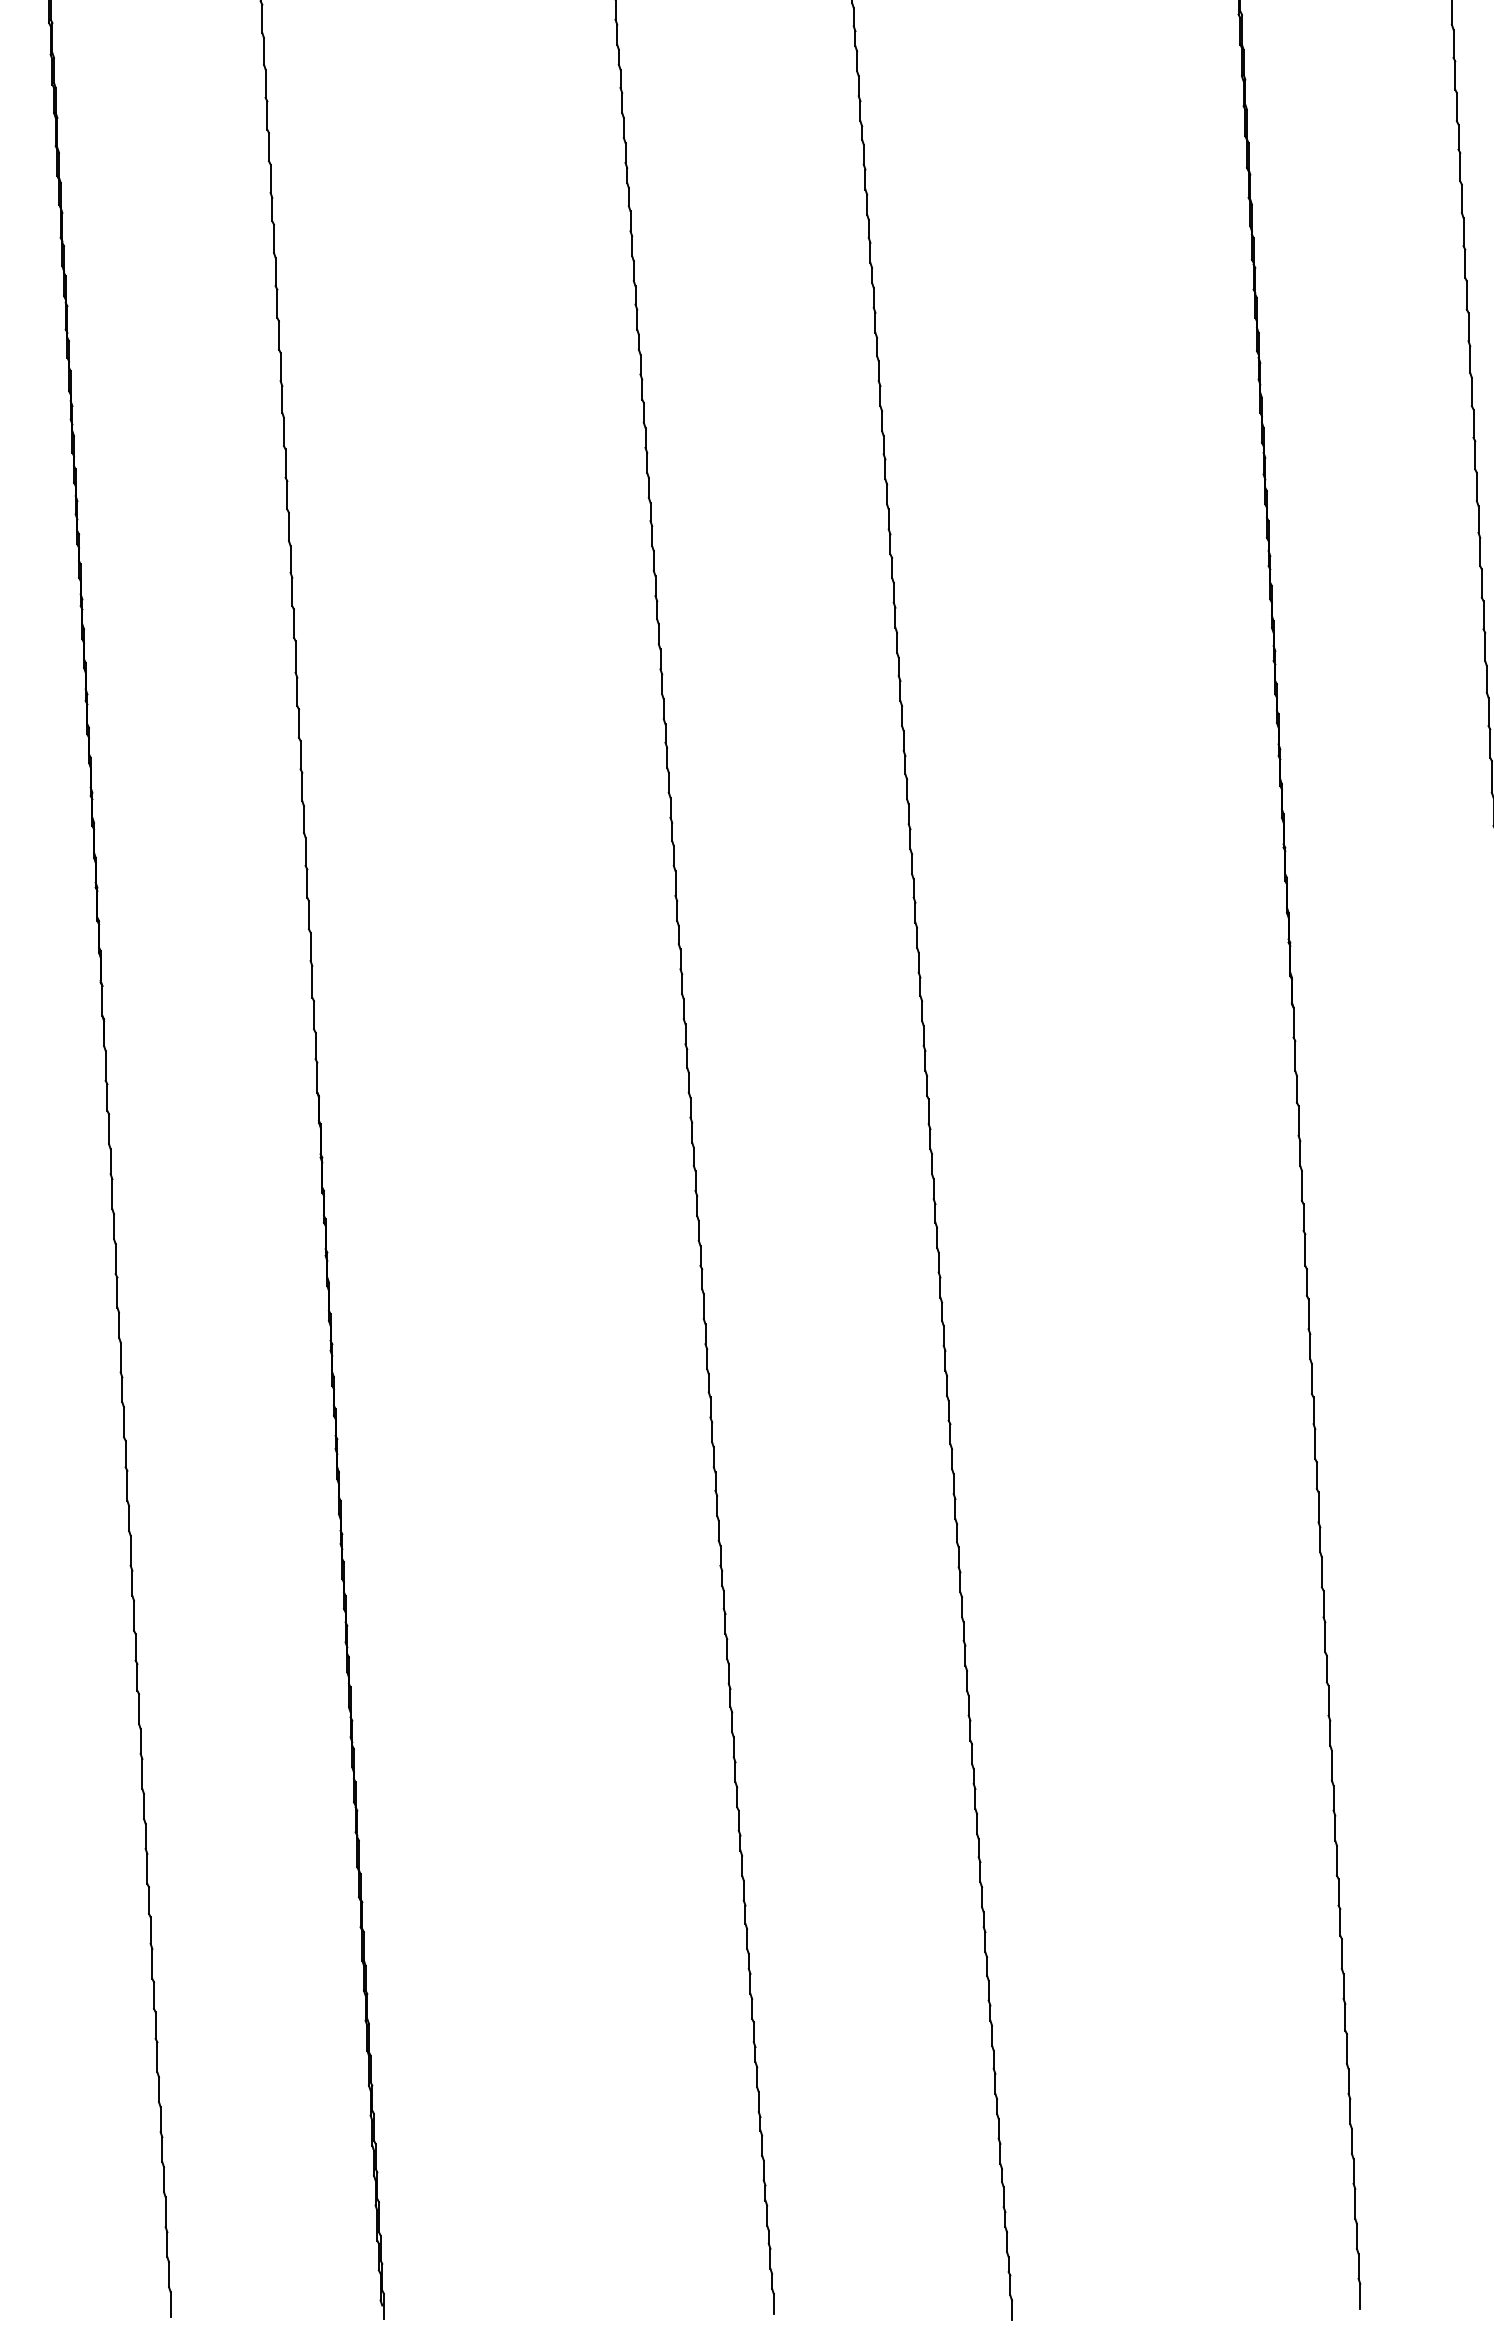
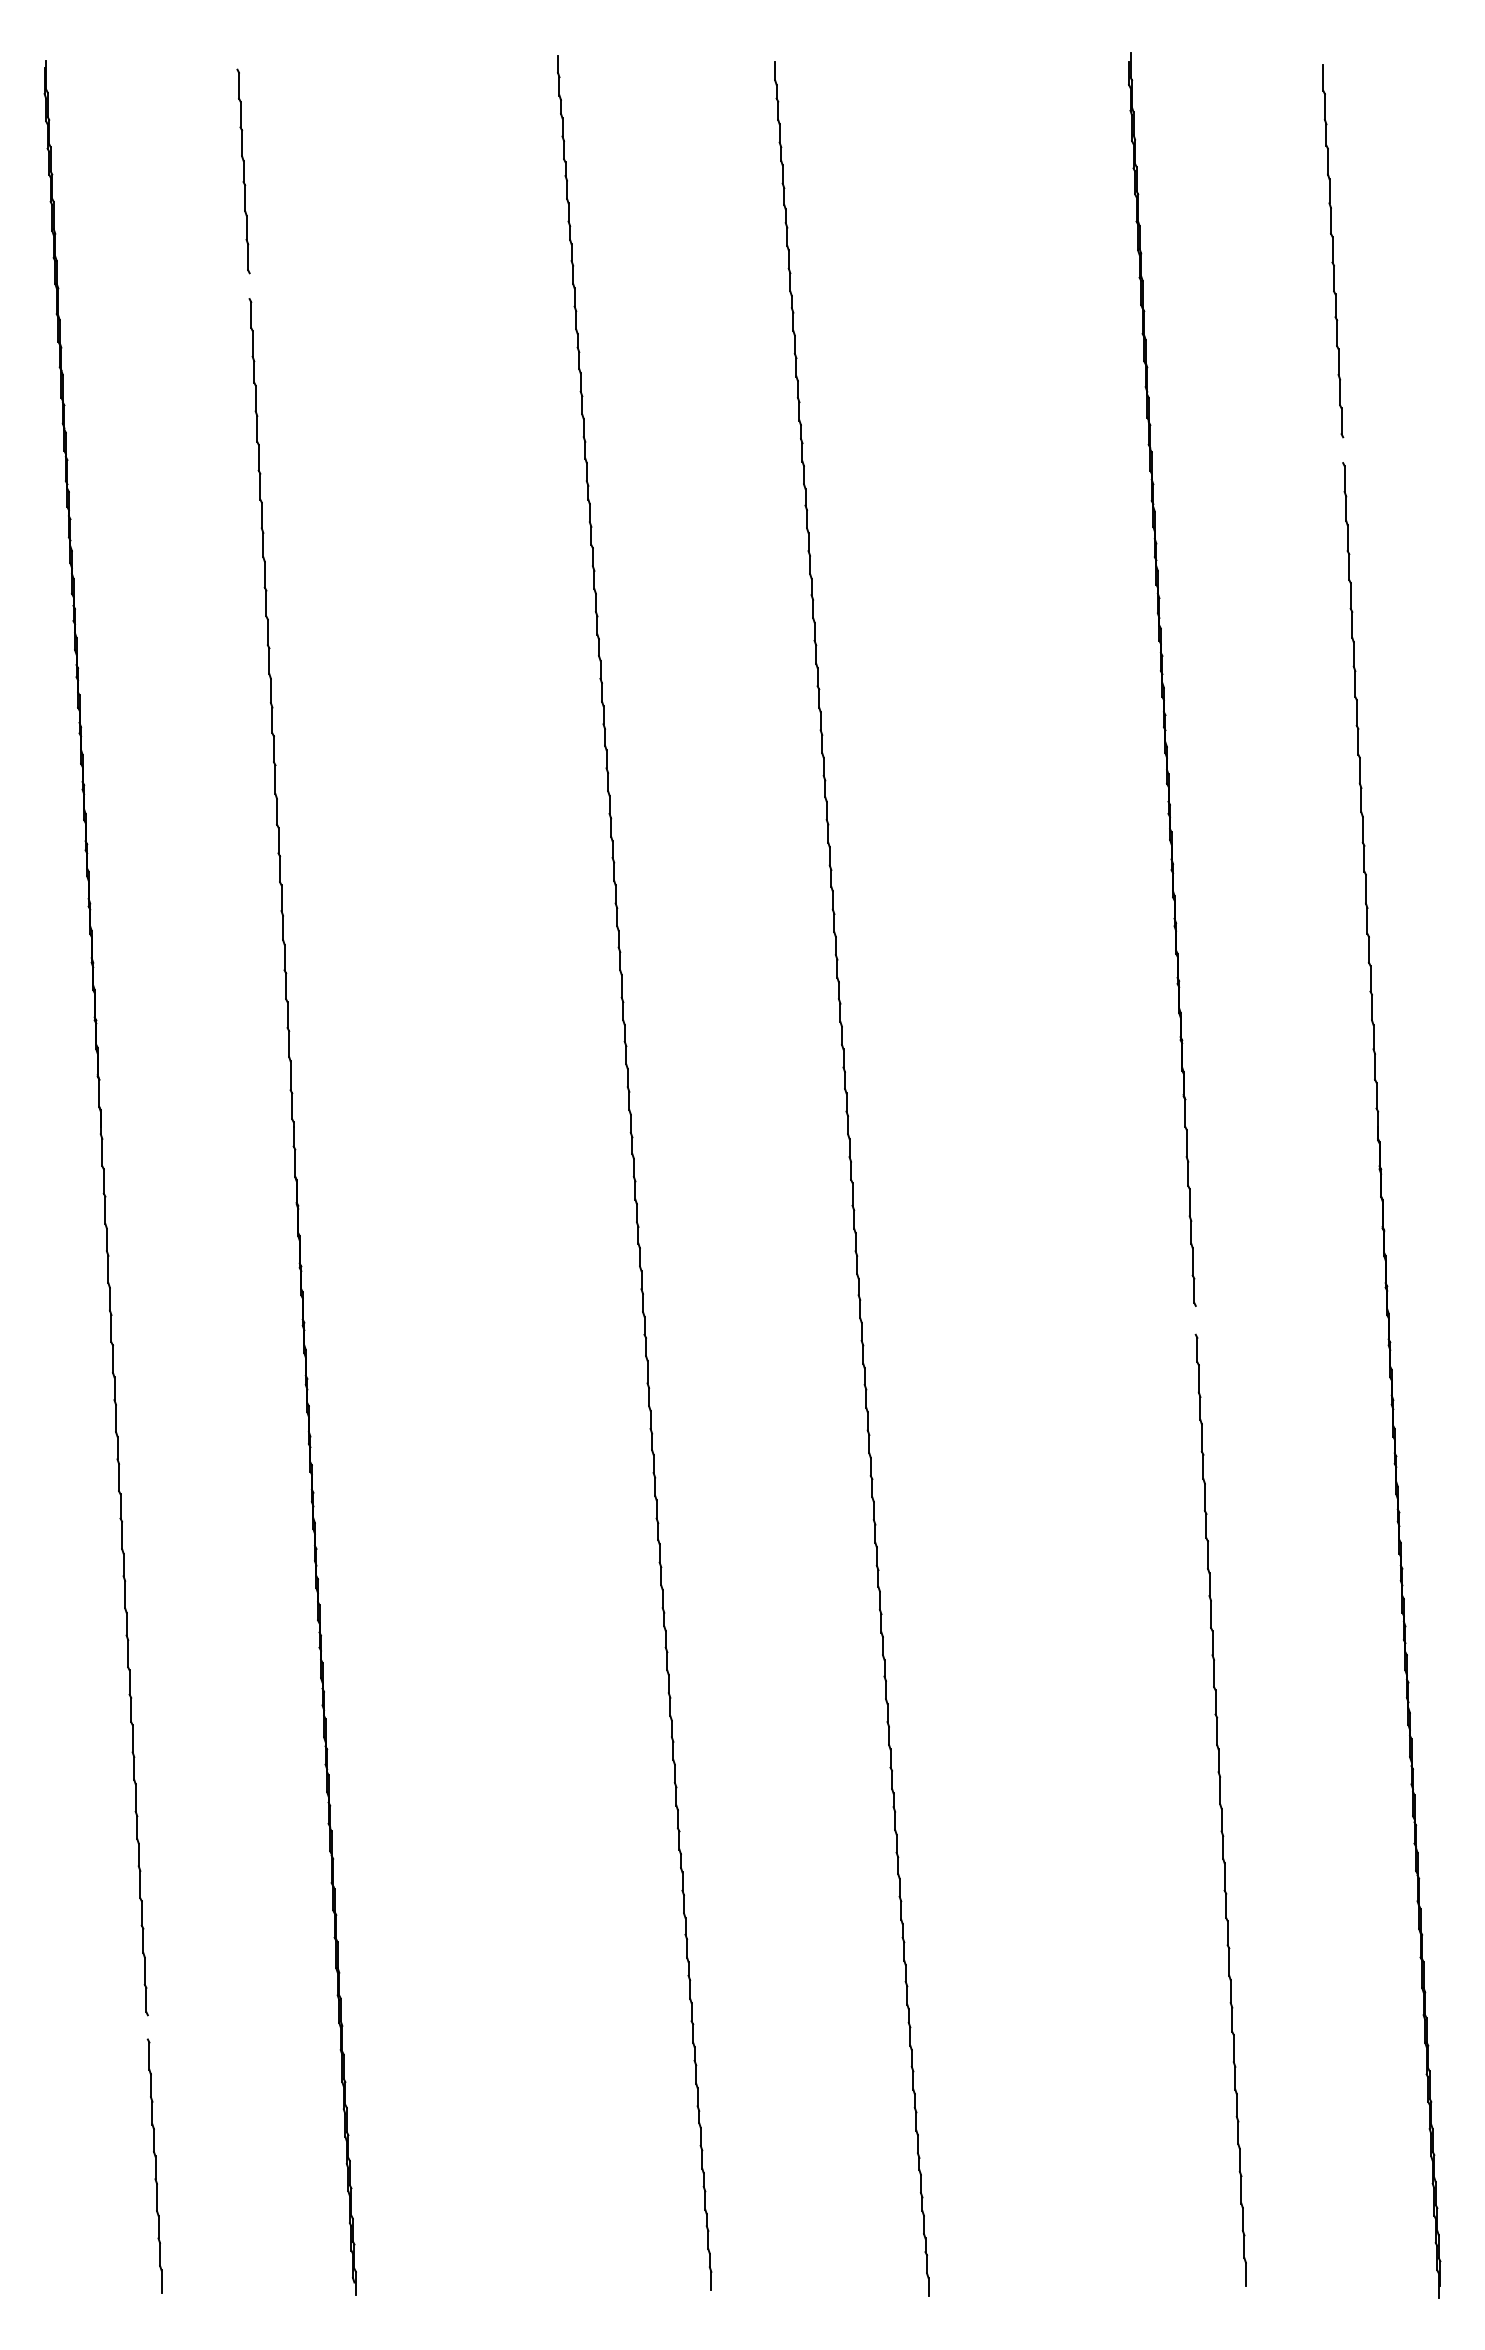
line: (267, 115) -> (249, 286), removed
line: (1467, 295) -> (1343, 450), removed
line: (1304, 1249) -> (1195, 1319), removed
line: (155, 2025) -> (147, 2027), removed

